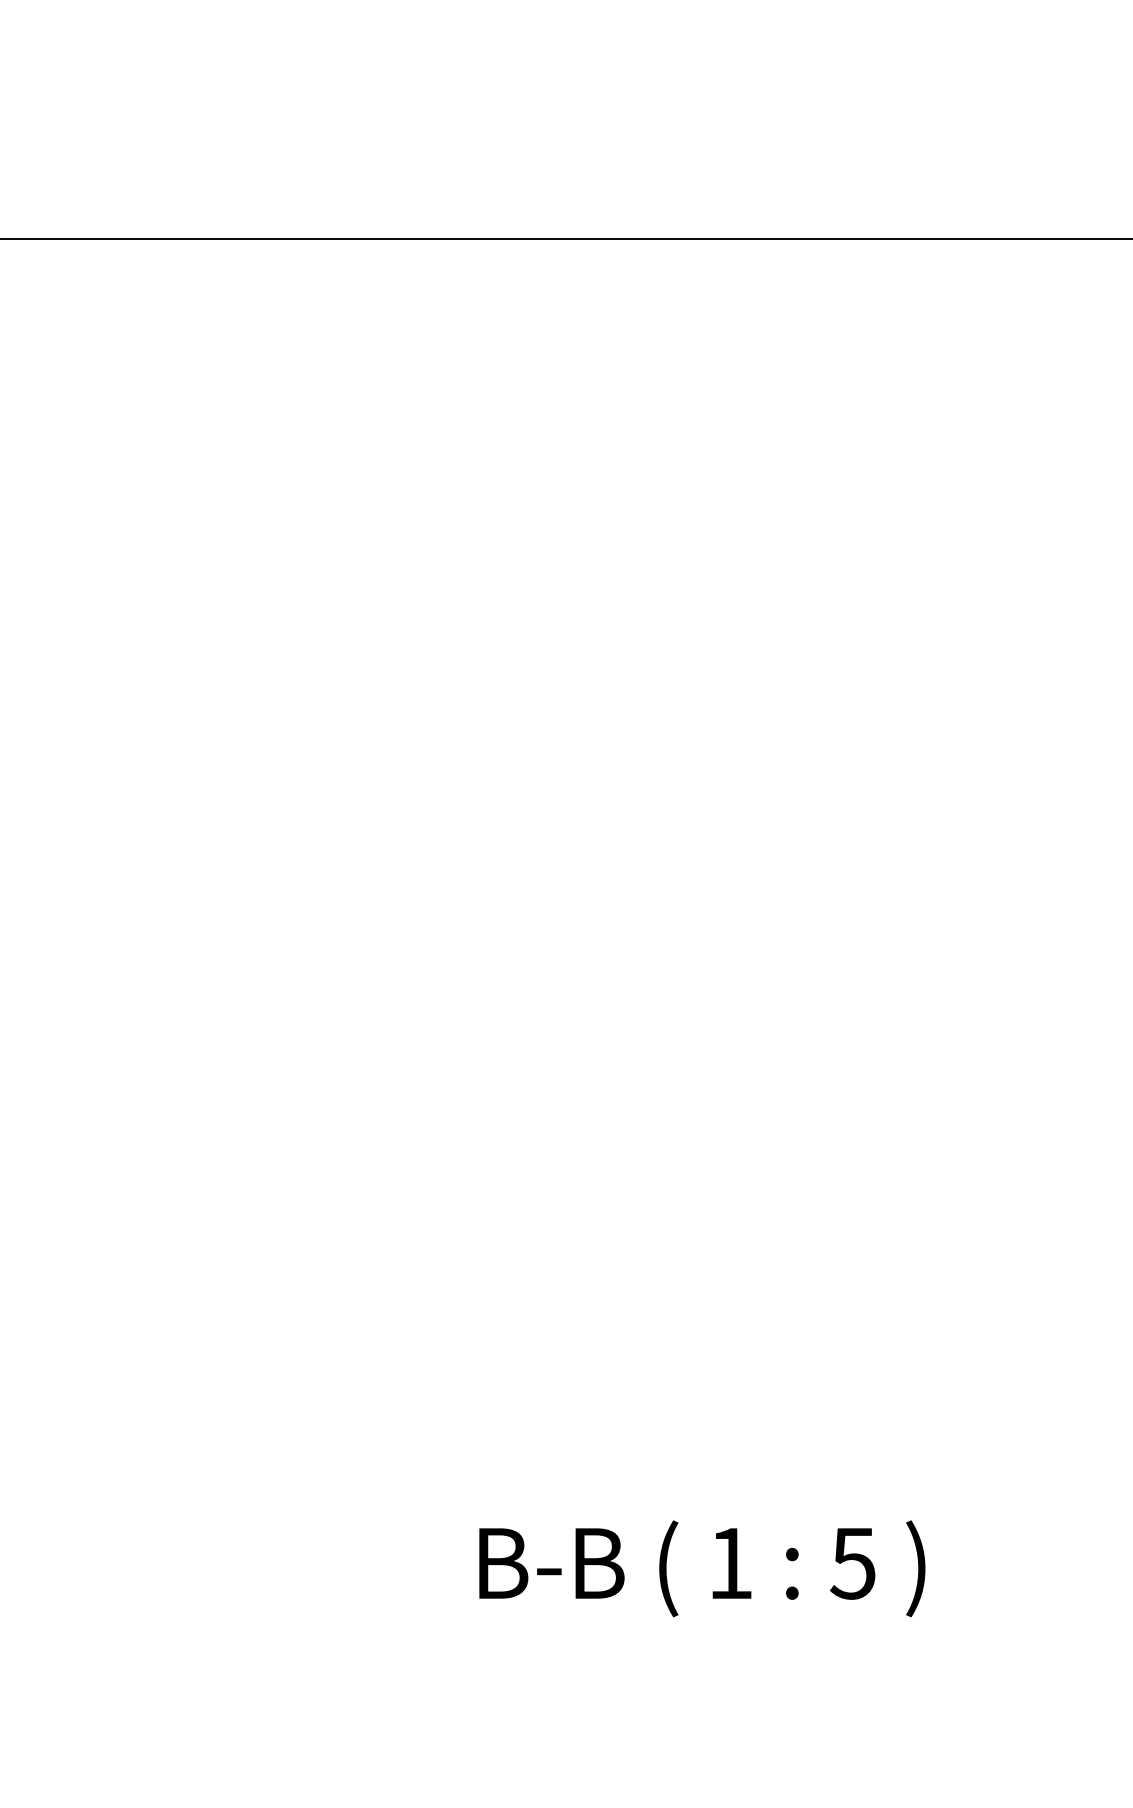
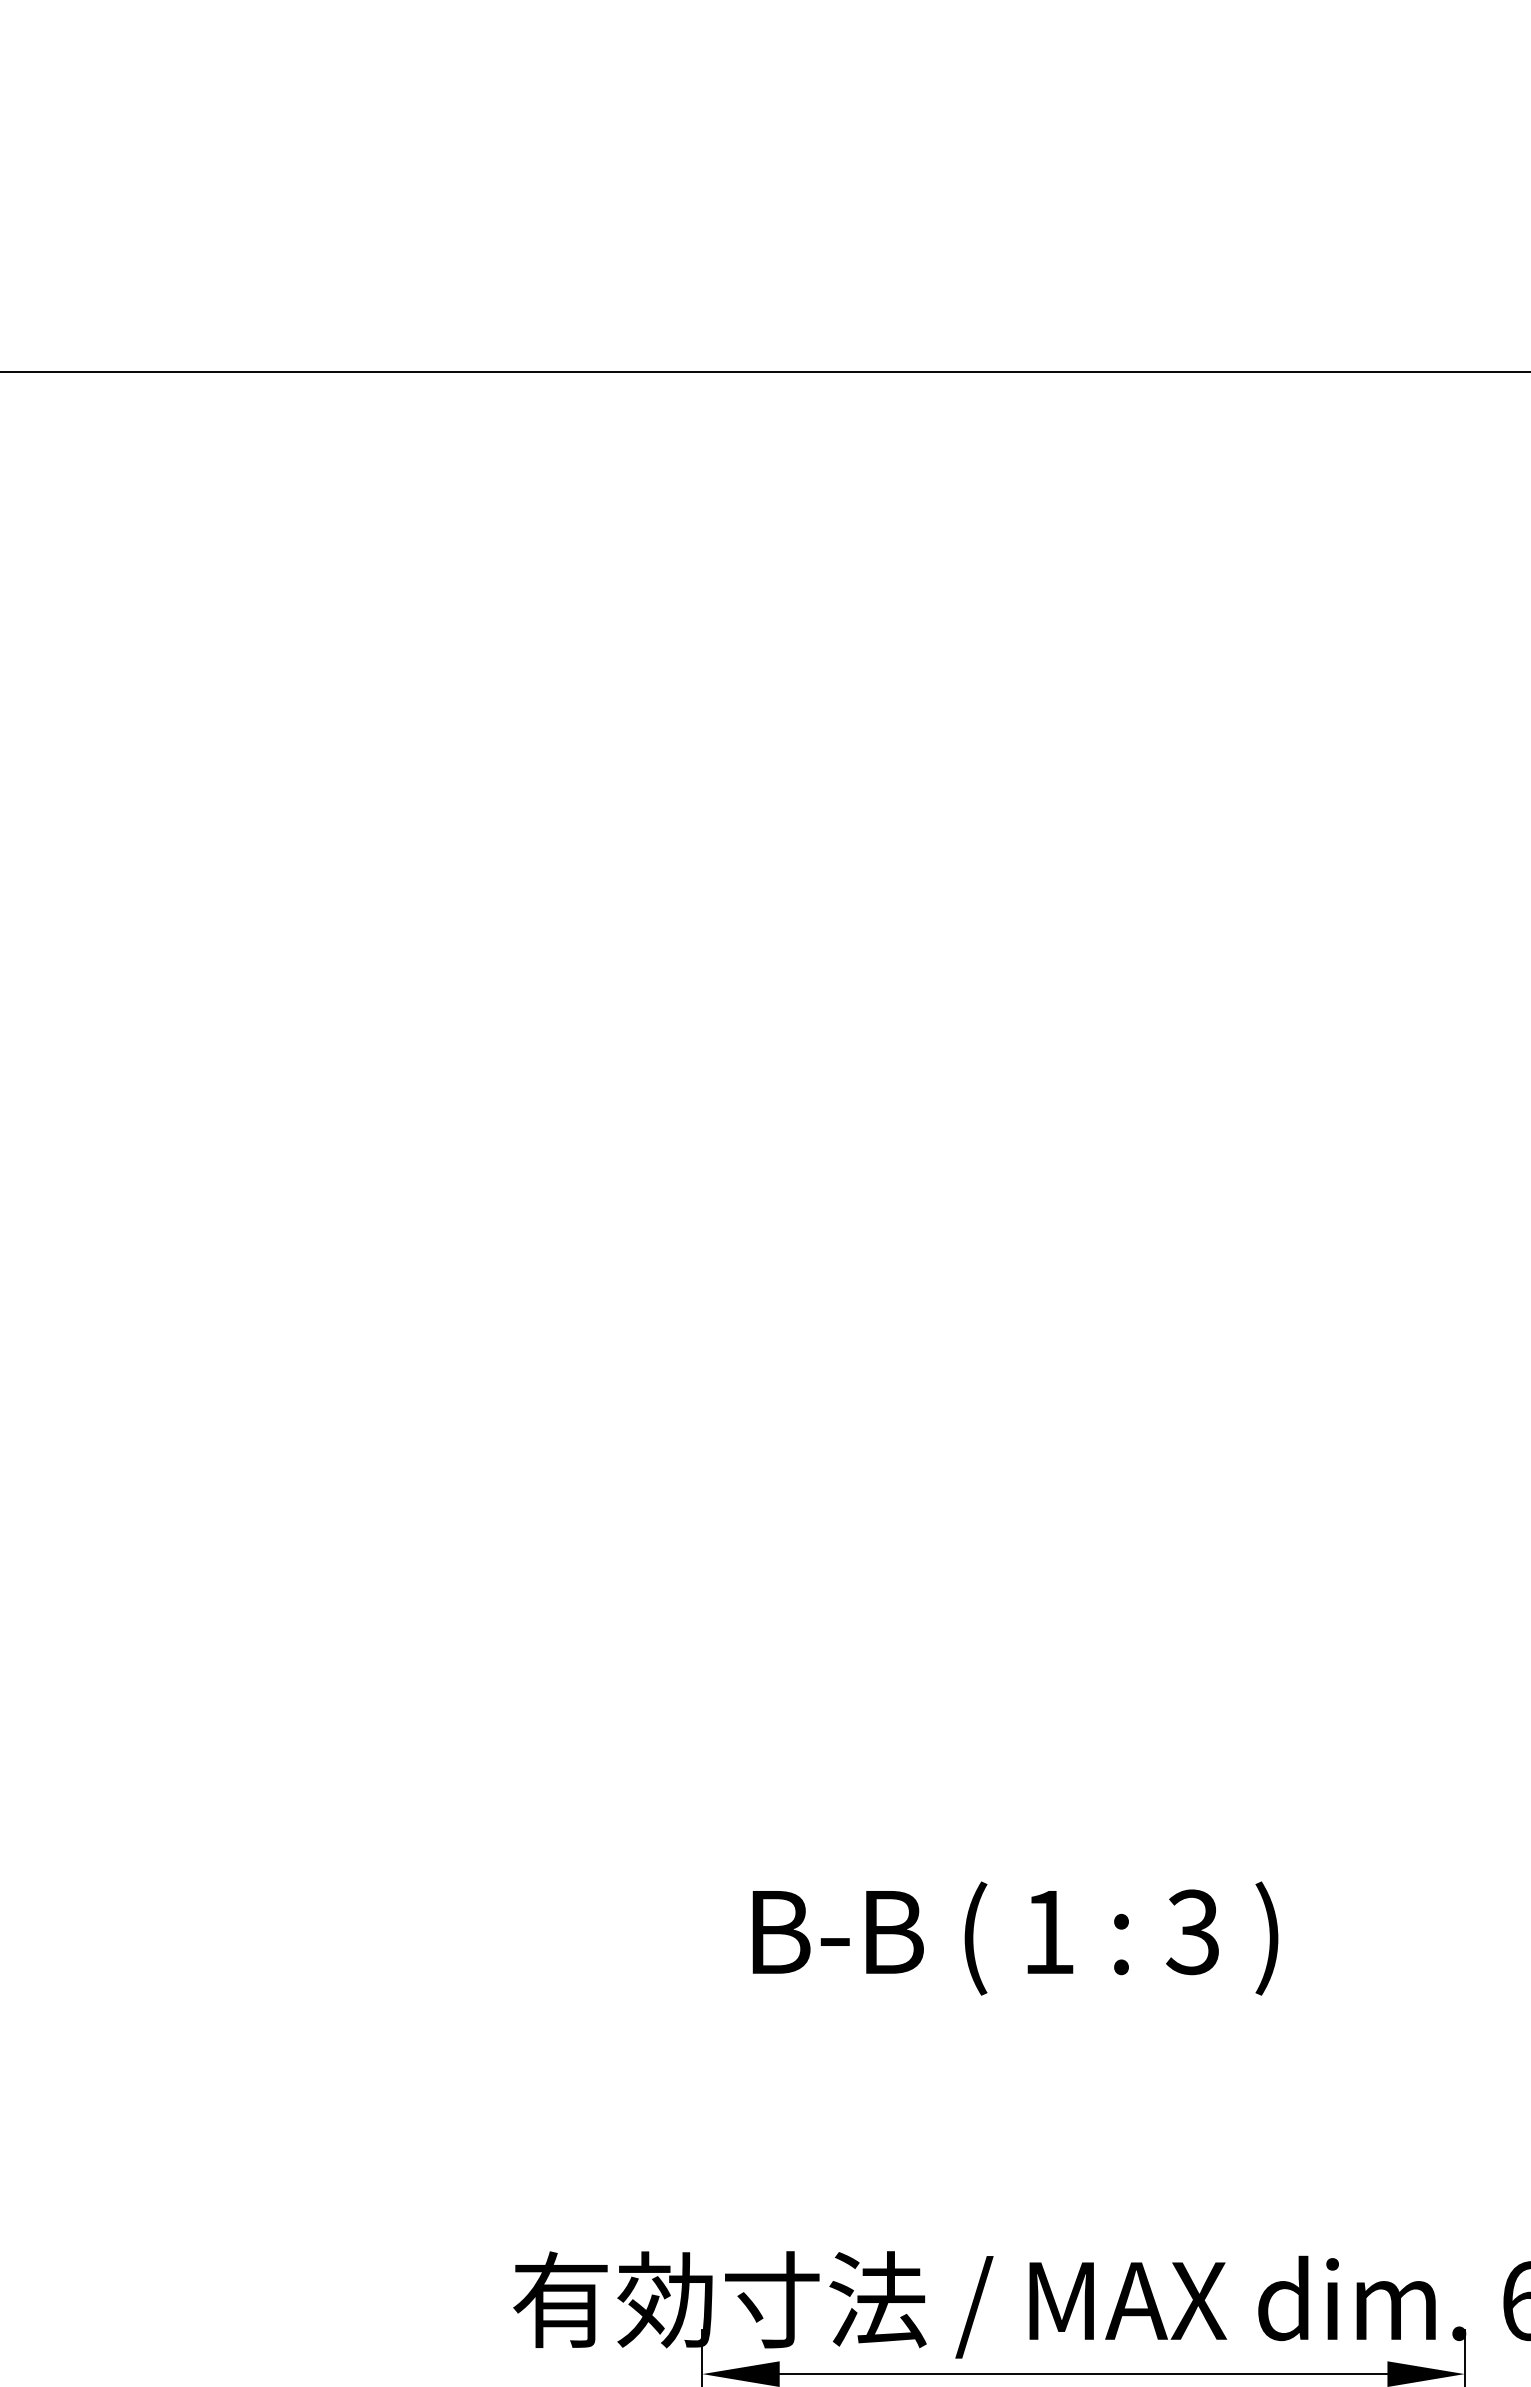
text: (852, 1562) -> (1192, 1931), 5 -> 3

